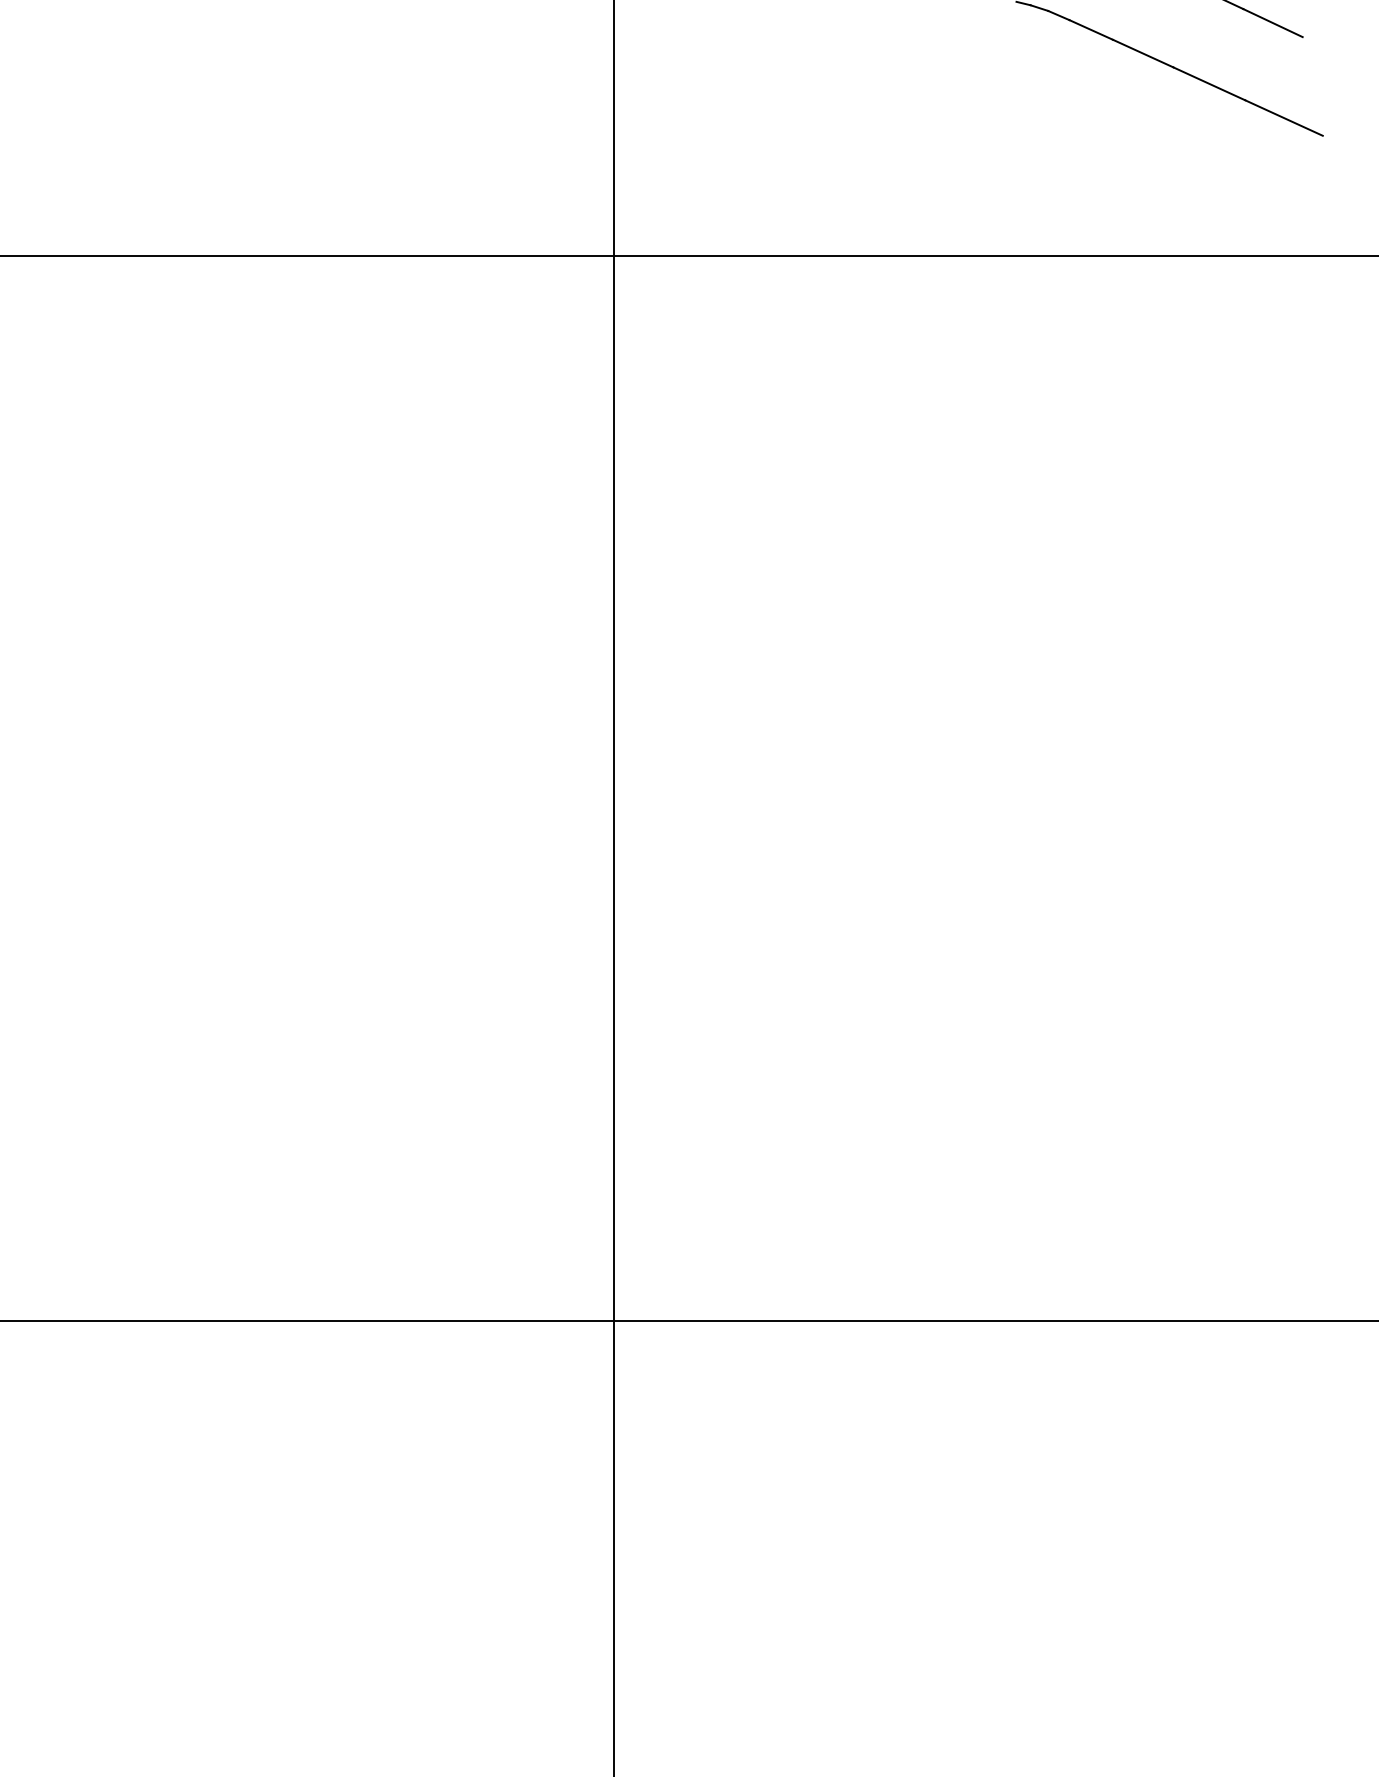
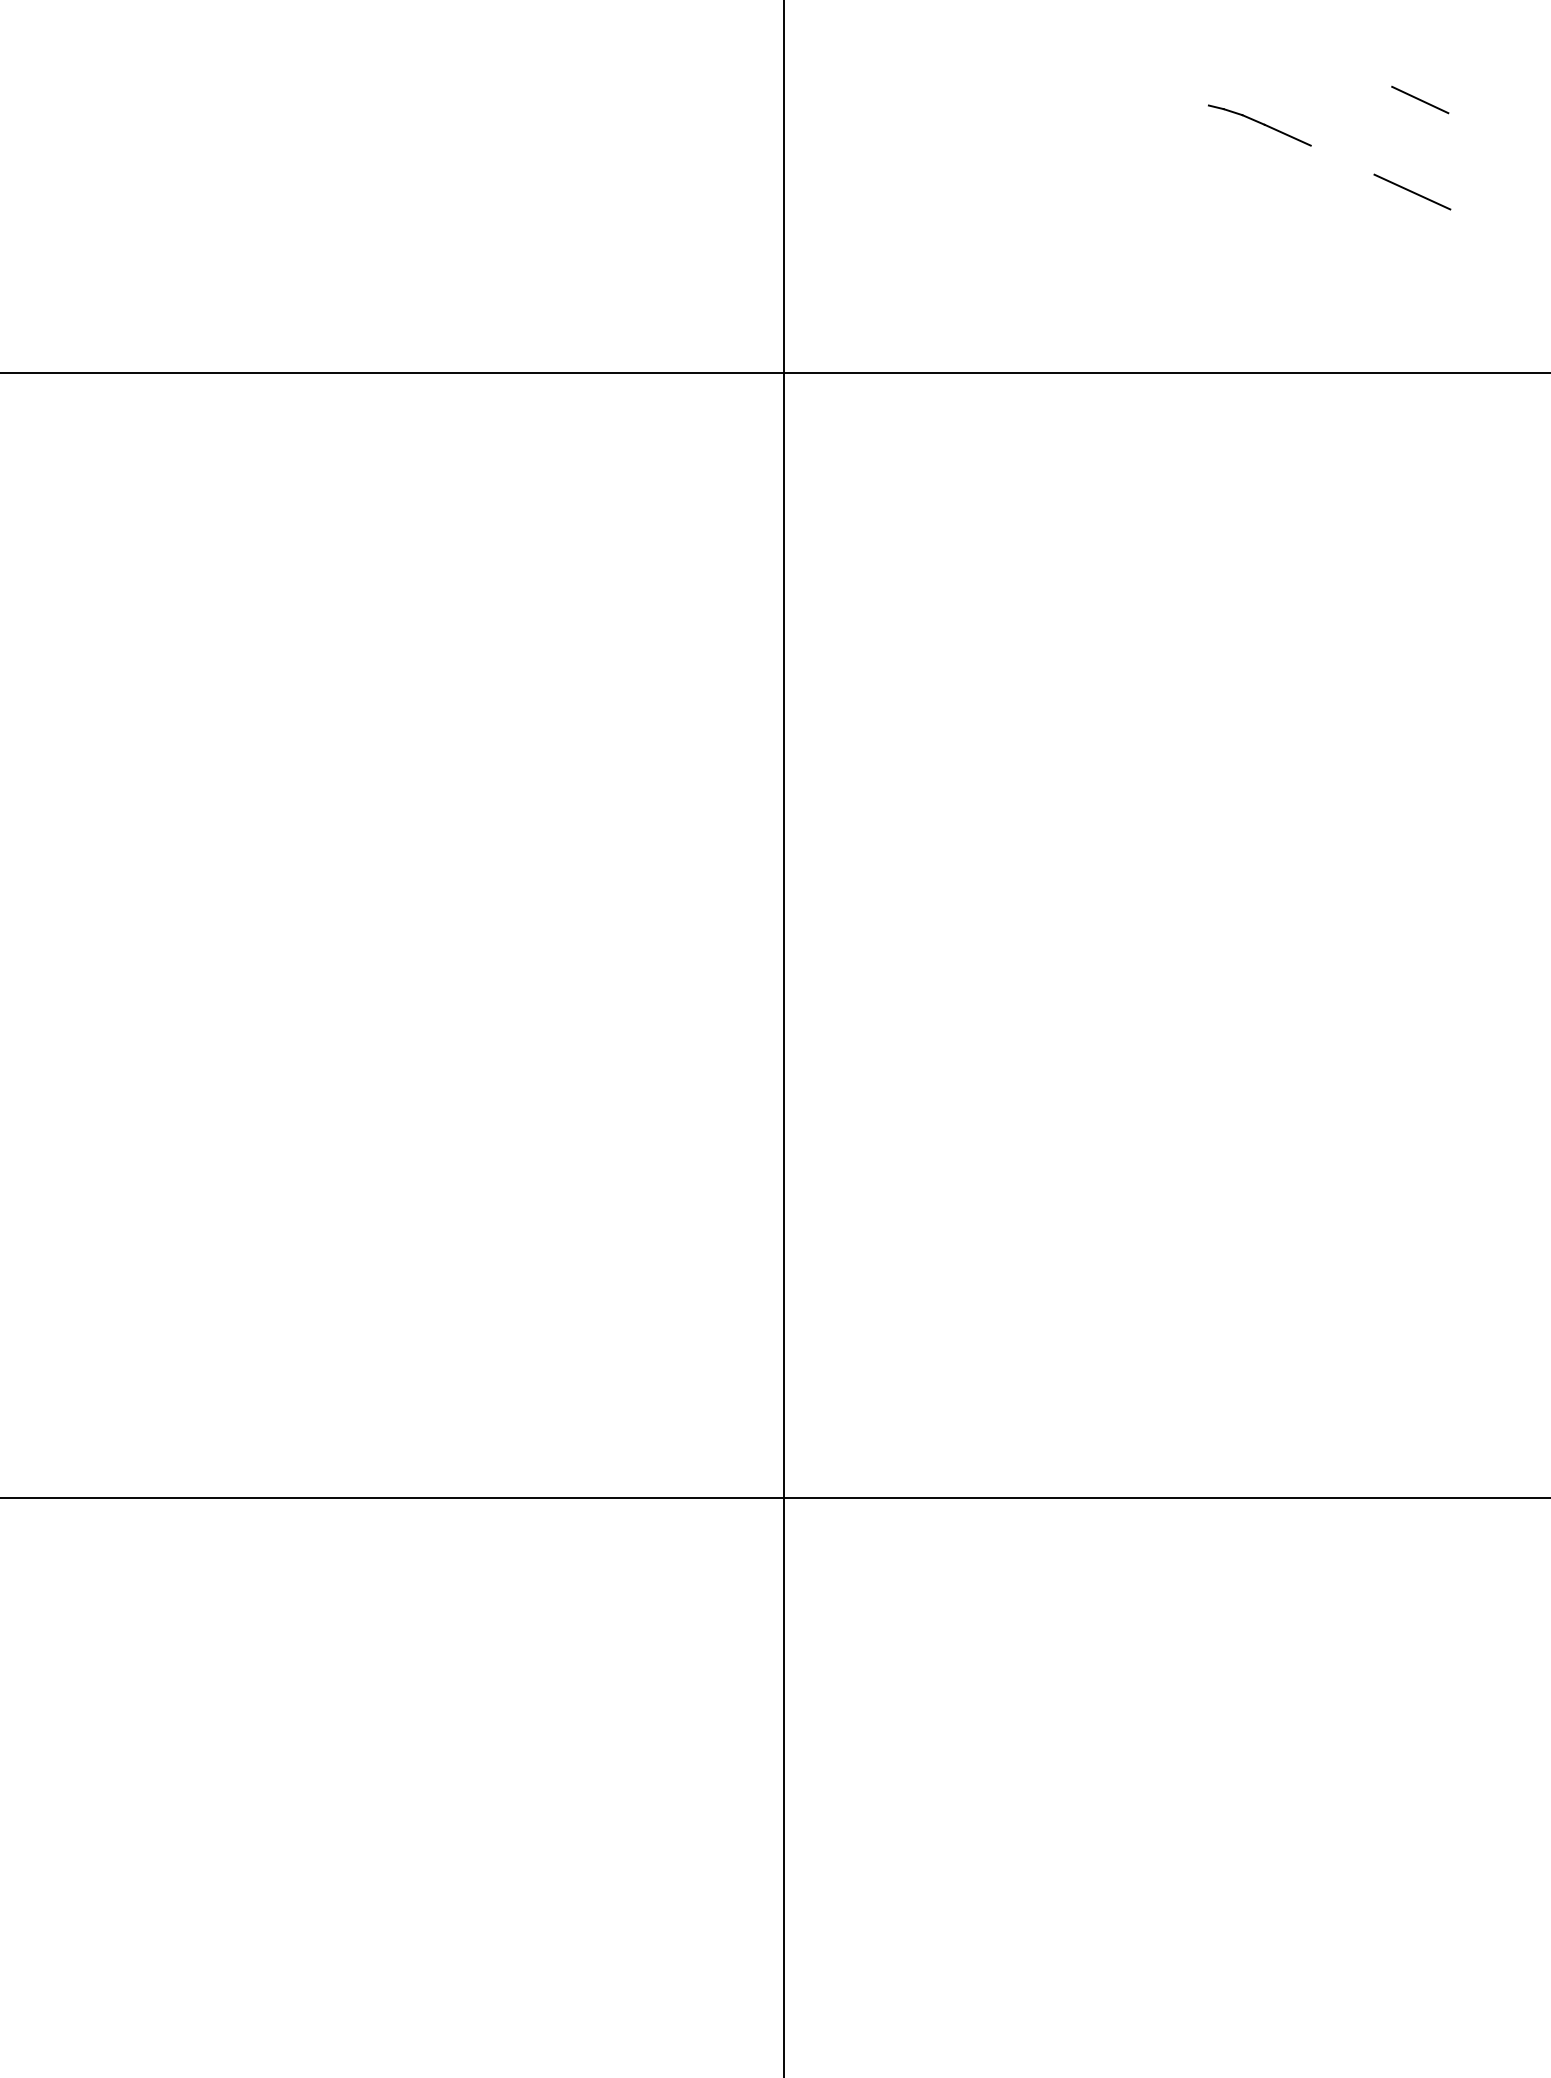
line: (1272, 22) -> (1479, 127), removed
line: (1143, 52) -> (1342, 159), removed
line: (1284, 117) -> (1491, 227), removed

